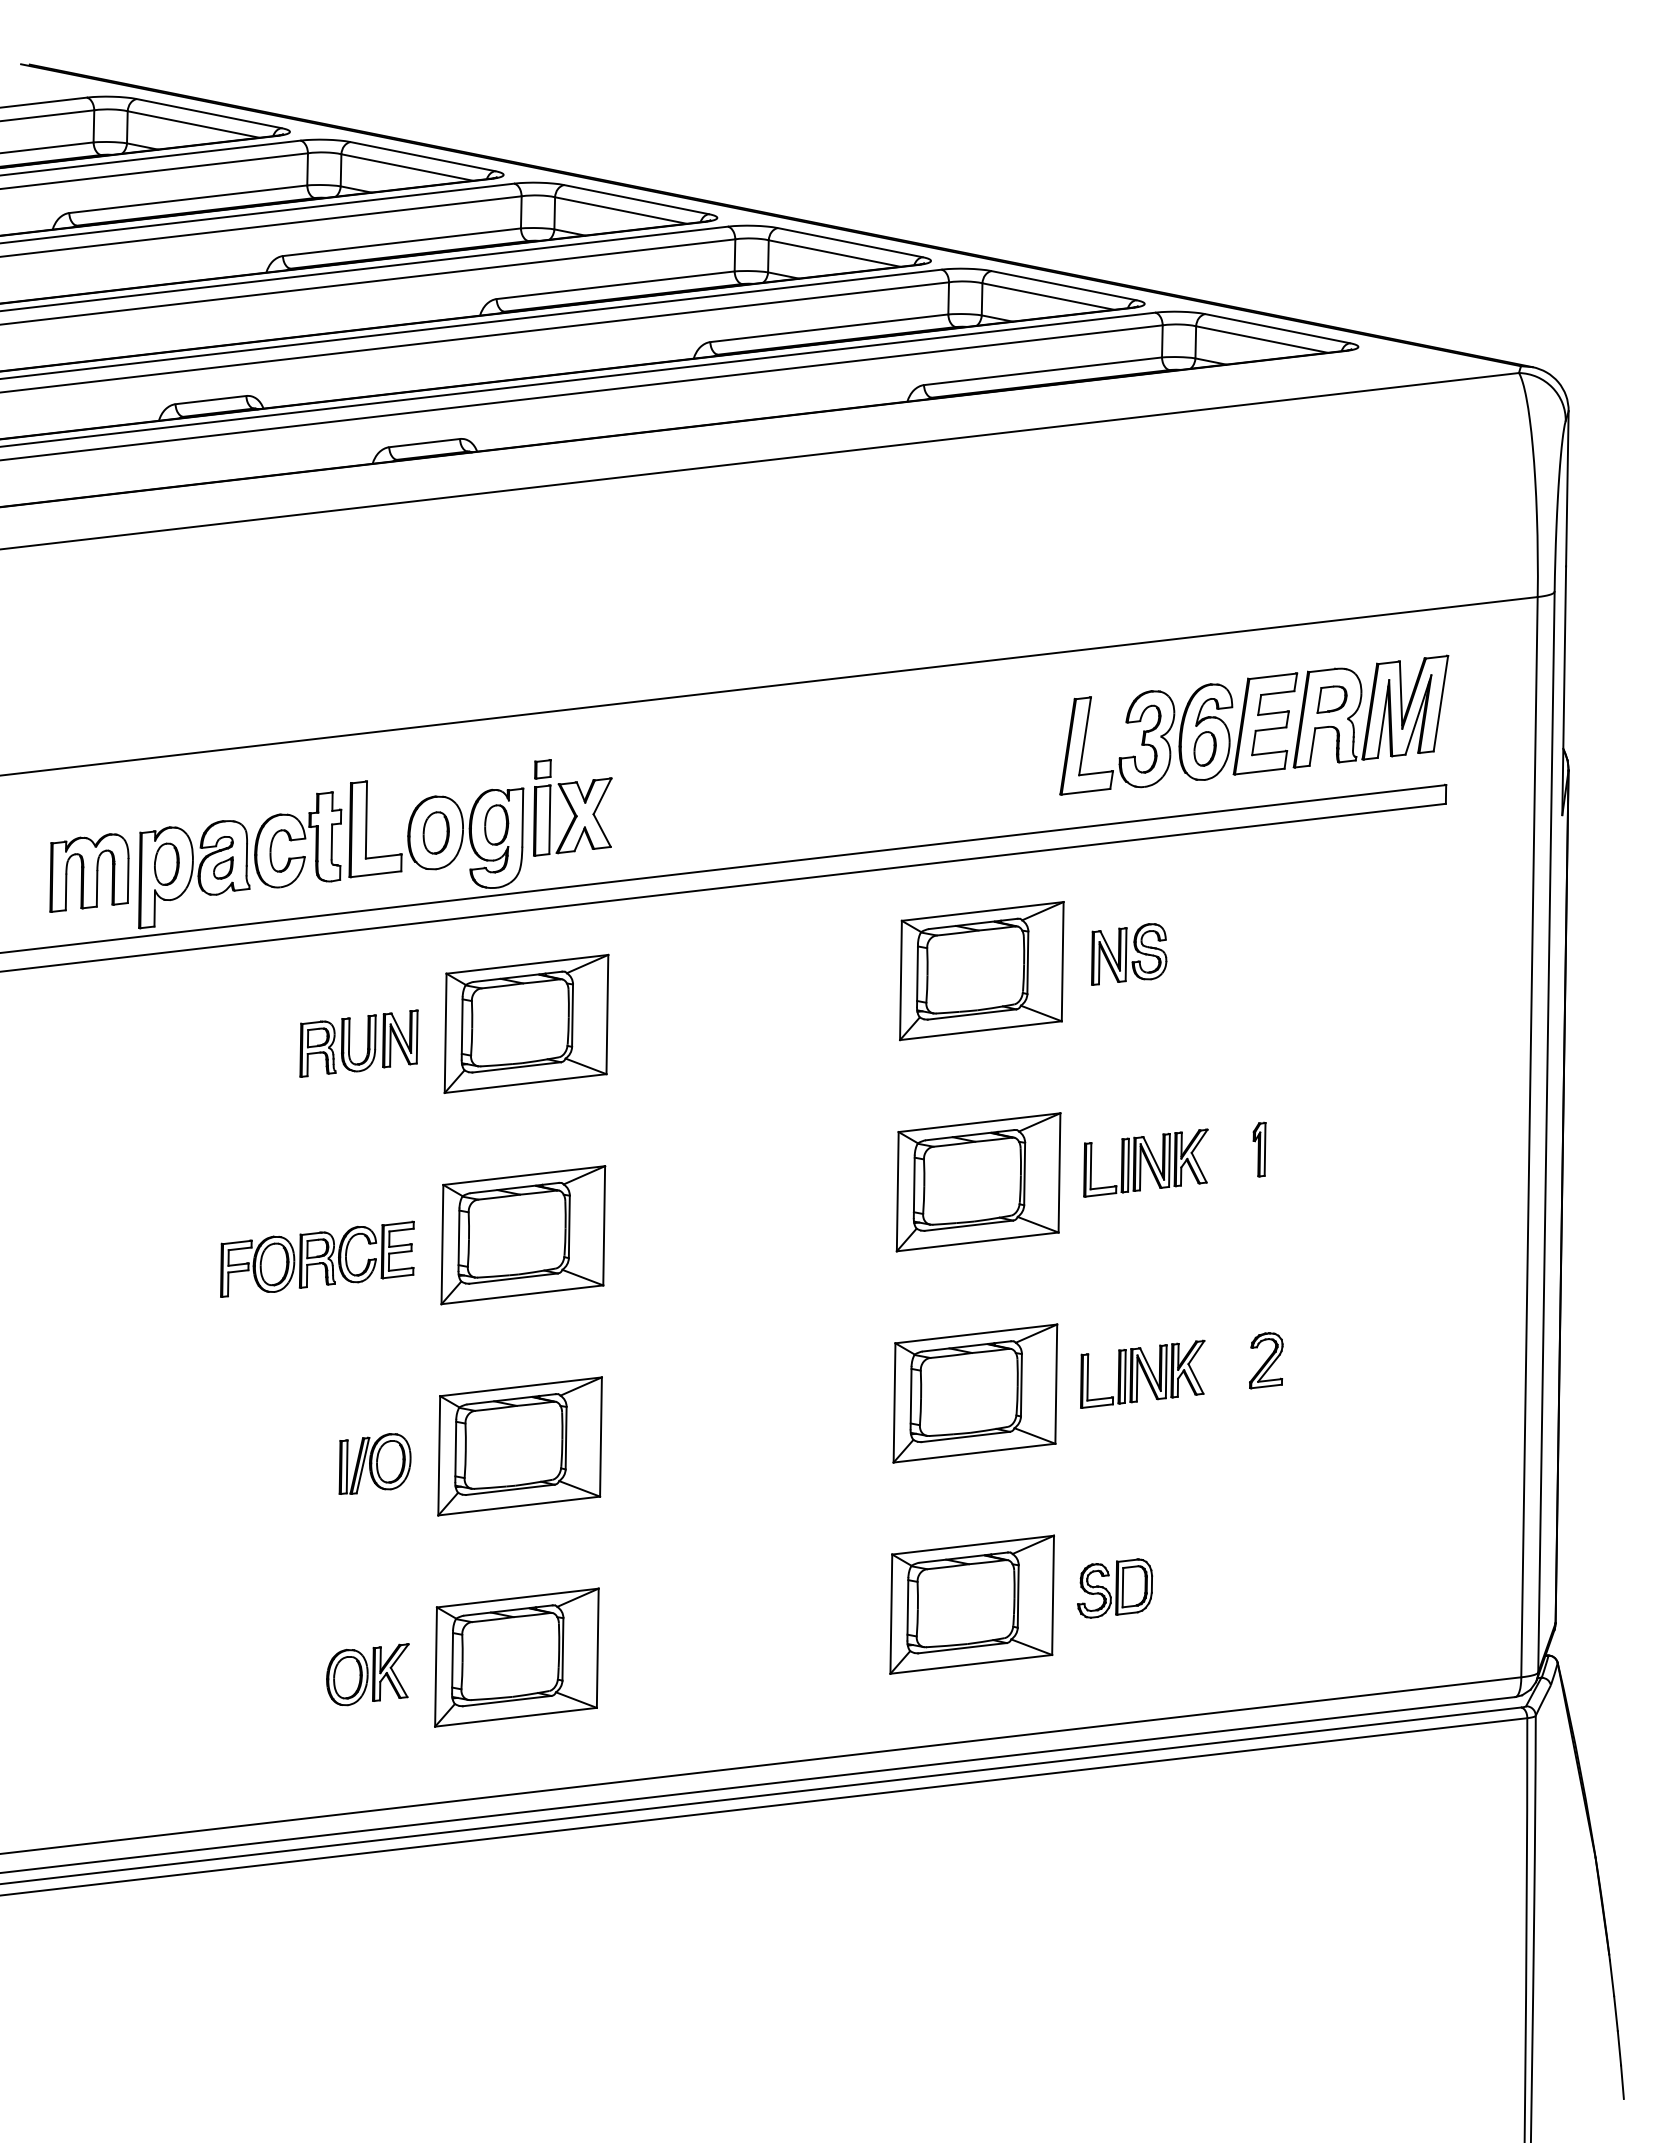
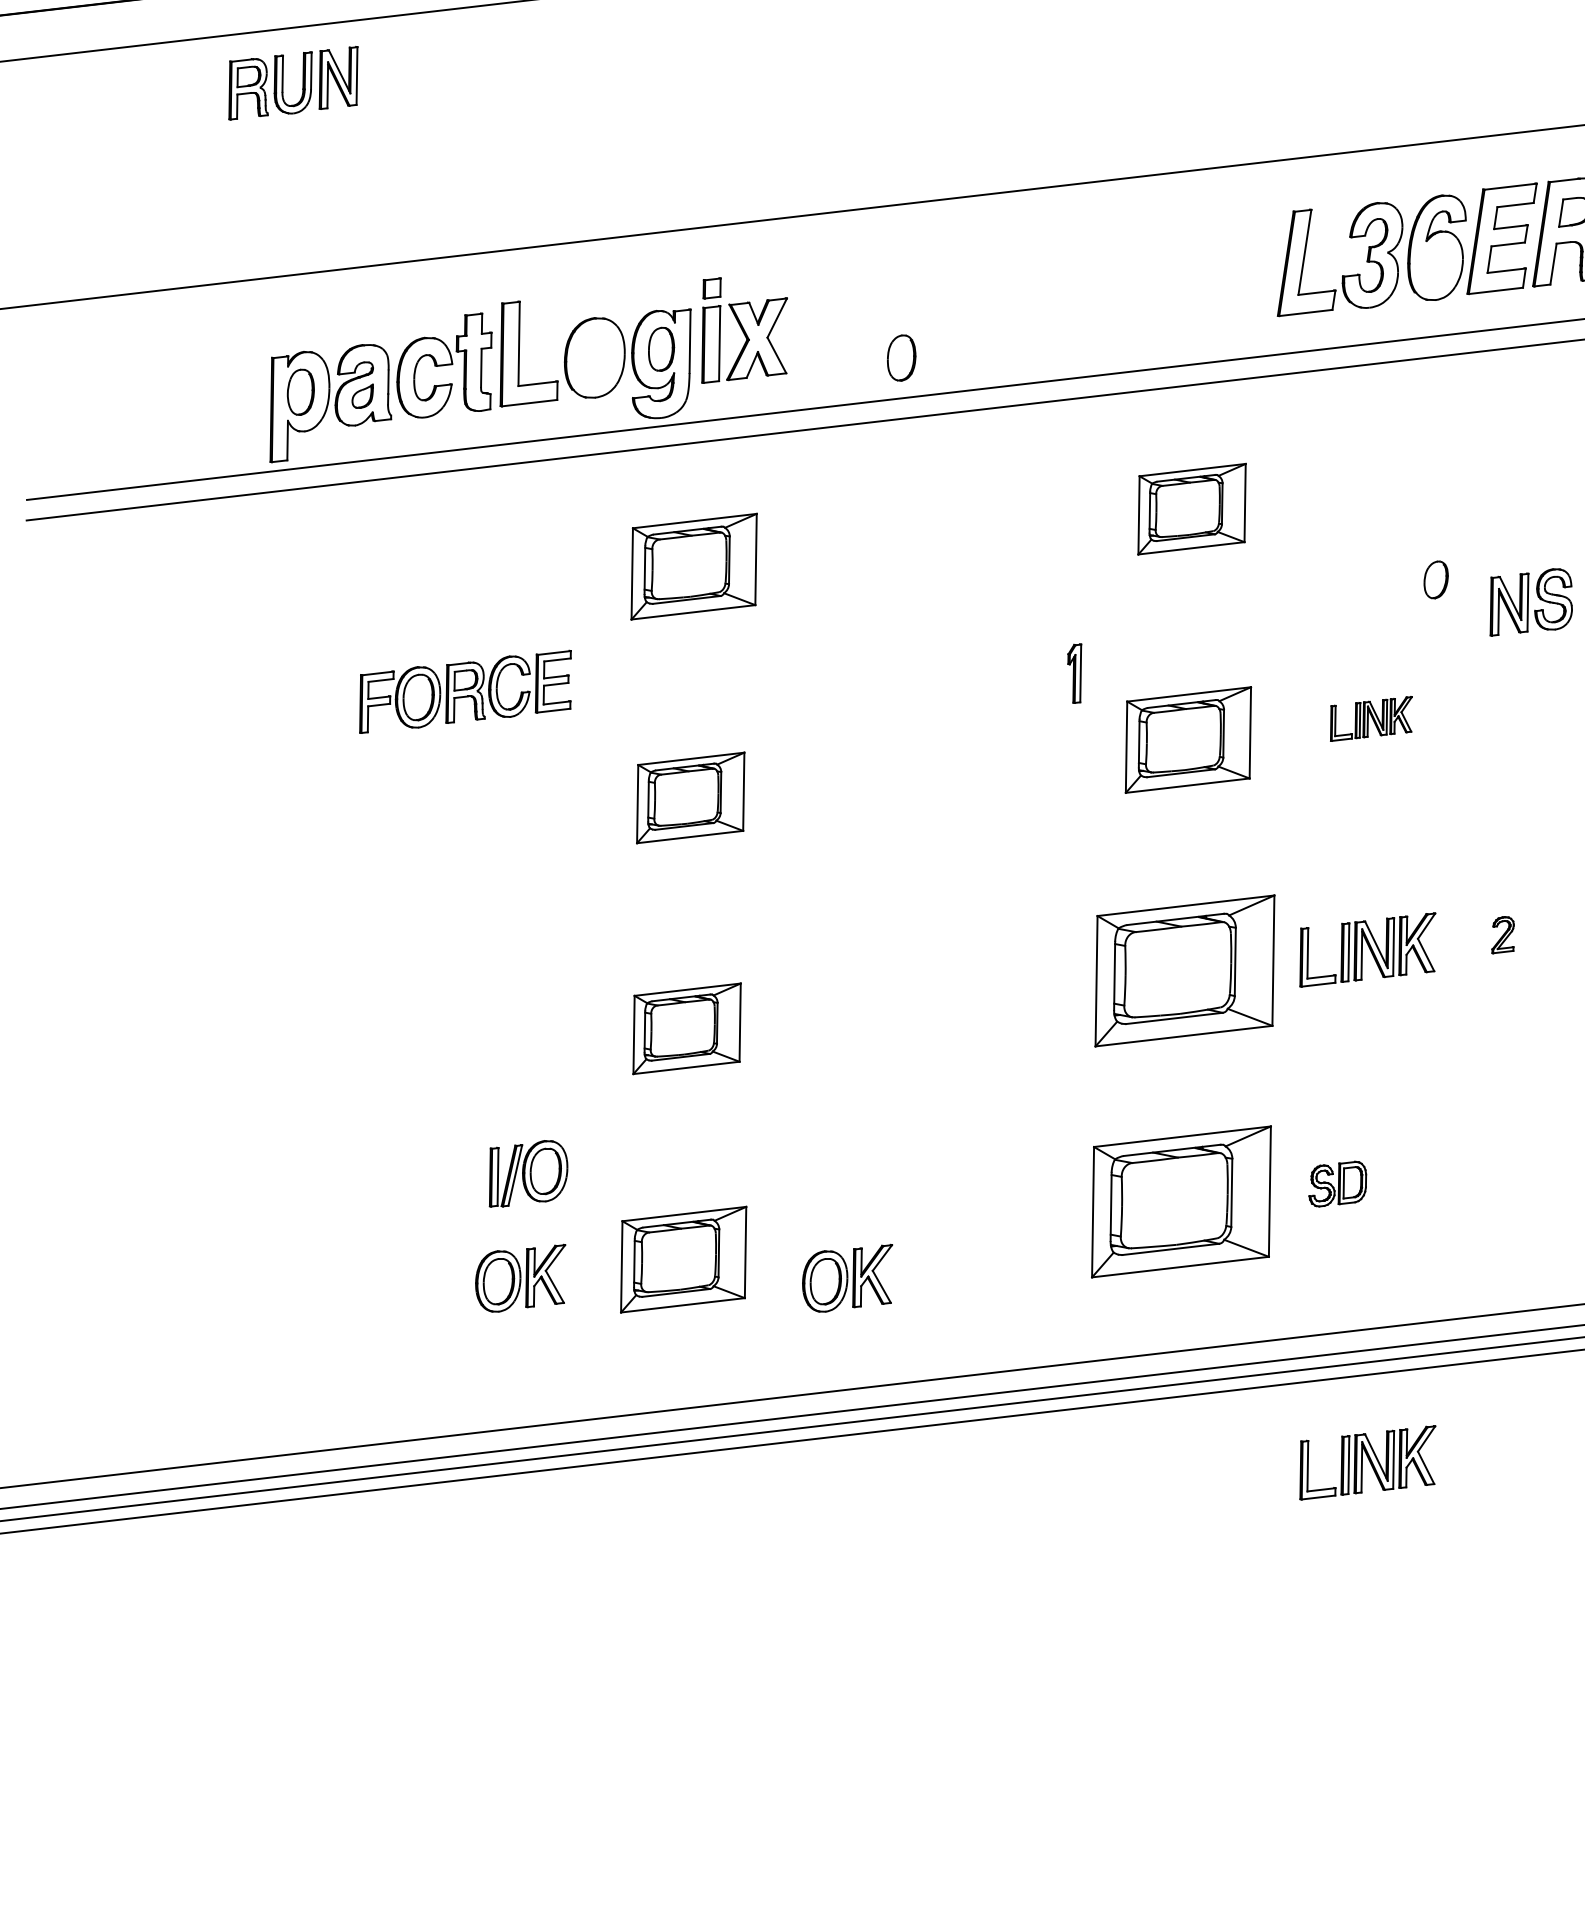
part: (1204, 748) -> (1435, 579), moved
part: (435, 832) -> (900, 357), moved
part: (89, 872) -> (216, 401), removed
part: (1129, 954) -> (1531, 602), moved
part: (981, 971) -> (1191, 509), size x0.6
part: (526, 1023) -> (694, 566), size x0.7
part: (350, 1040) -> (284, 79), moved
part: (1259, 1149) -> (1074, 673), moved
part: (1145, 1162) -> (1370, 718), size x0.6
part: (978, 1182) -> (1188, 740), size x0.7
part: (523, 1235) -> (690, 798), size x0.6
part: (317, 1258) -> (465, 691), moved
part: (1266, 1360) -> (1503, 934), size x0.6
part: (519, 1446) -> (686, 1028), size x0.6
part: (374, 1463) -> (527, 1173), moved
part: (1115, 1588) -> (1338, 1184), size x0.7
part: (516, 1657) -> (683, 1259), size x0.7
part: (666, 1674) -> (847, 1278), added
part: (1142, 1842) -> (1367, 1461), added

